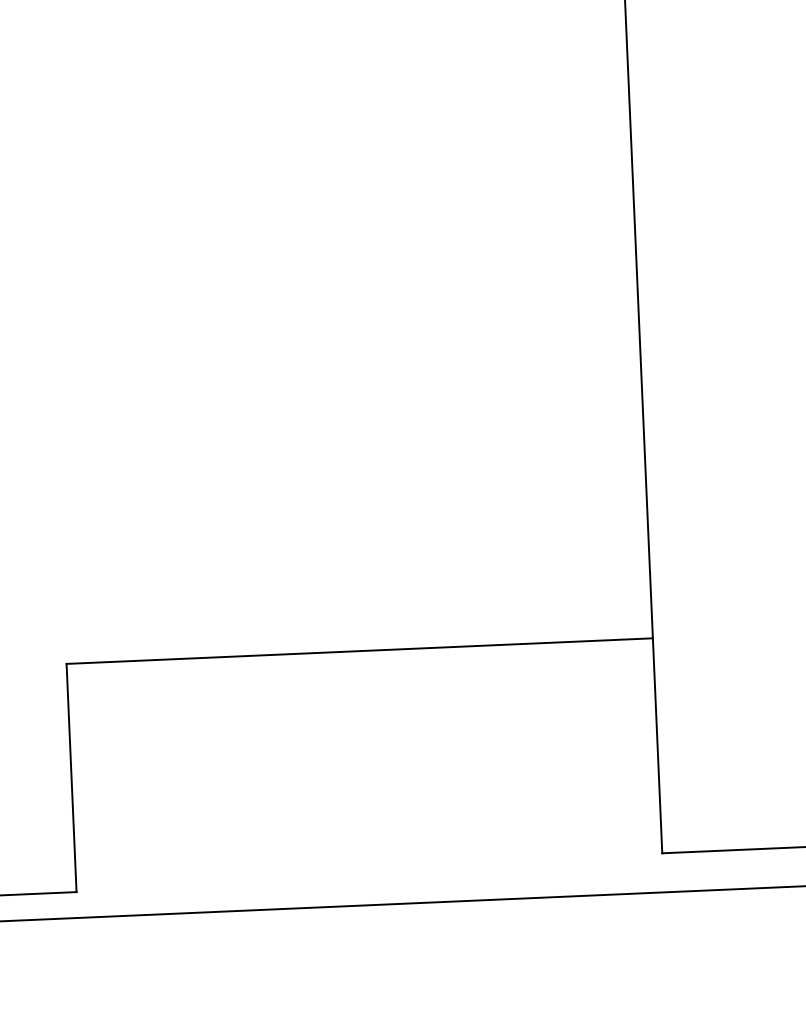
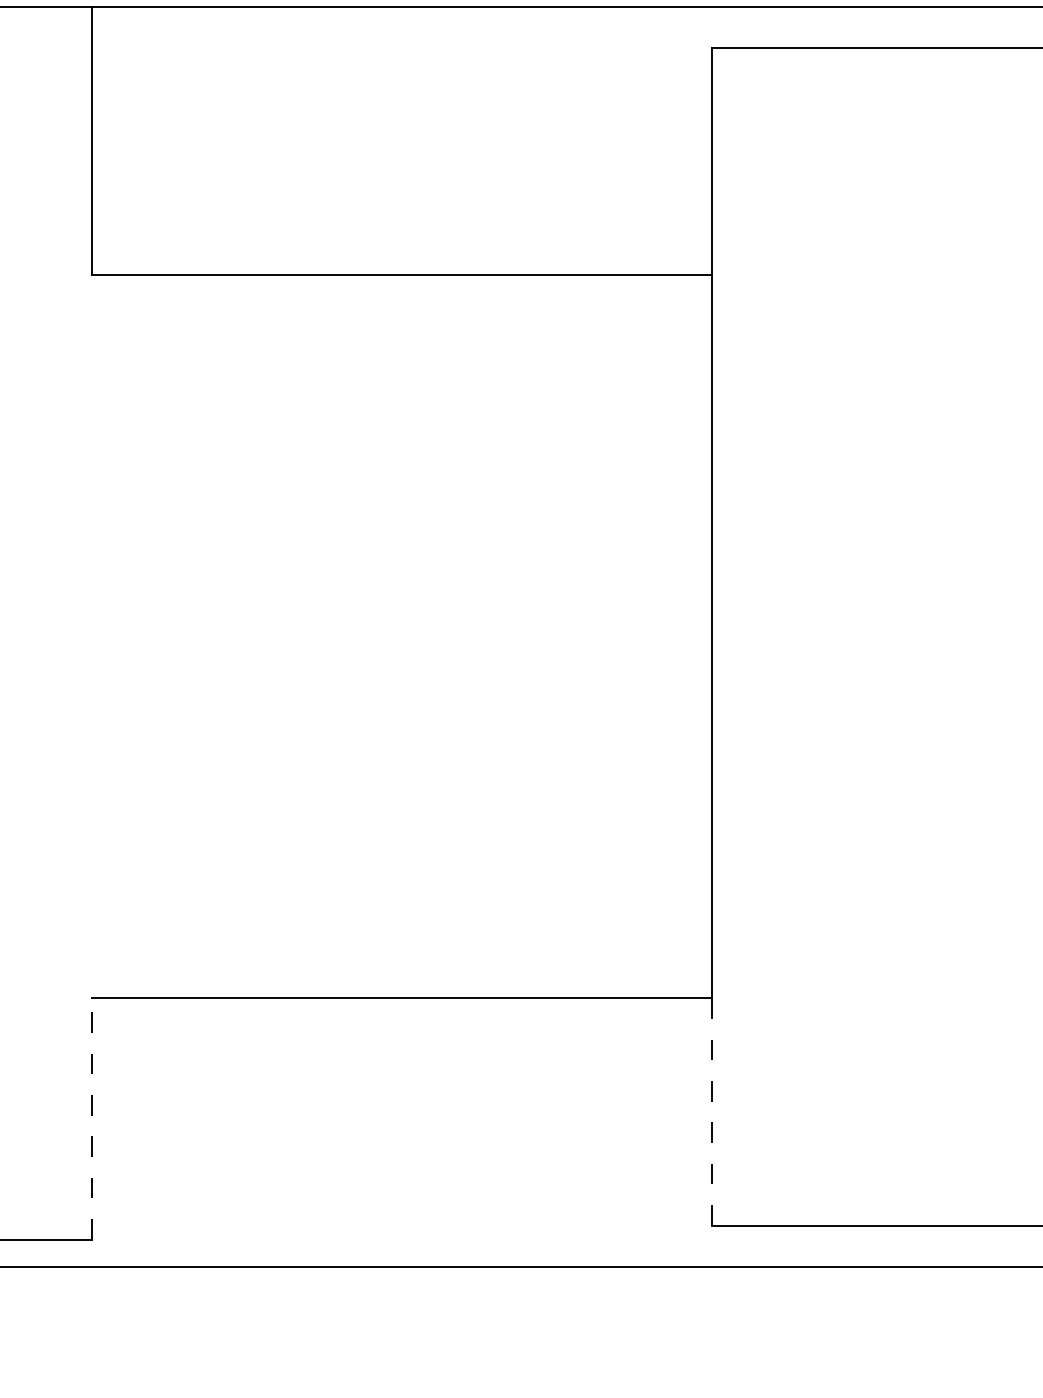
line: (658, 746) -> (712, 1112), solid -> dashed
line: (71, 777) -> (92, 1118), solid -> dashed

